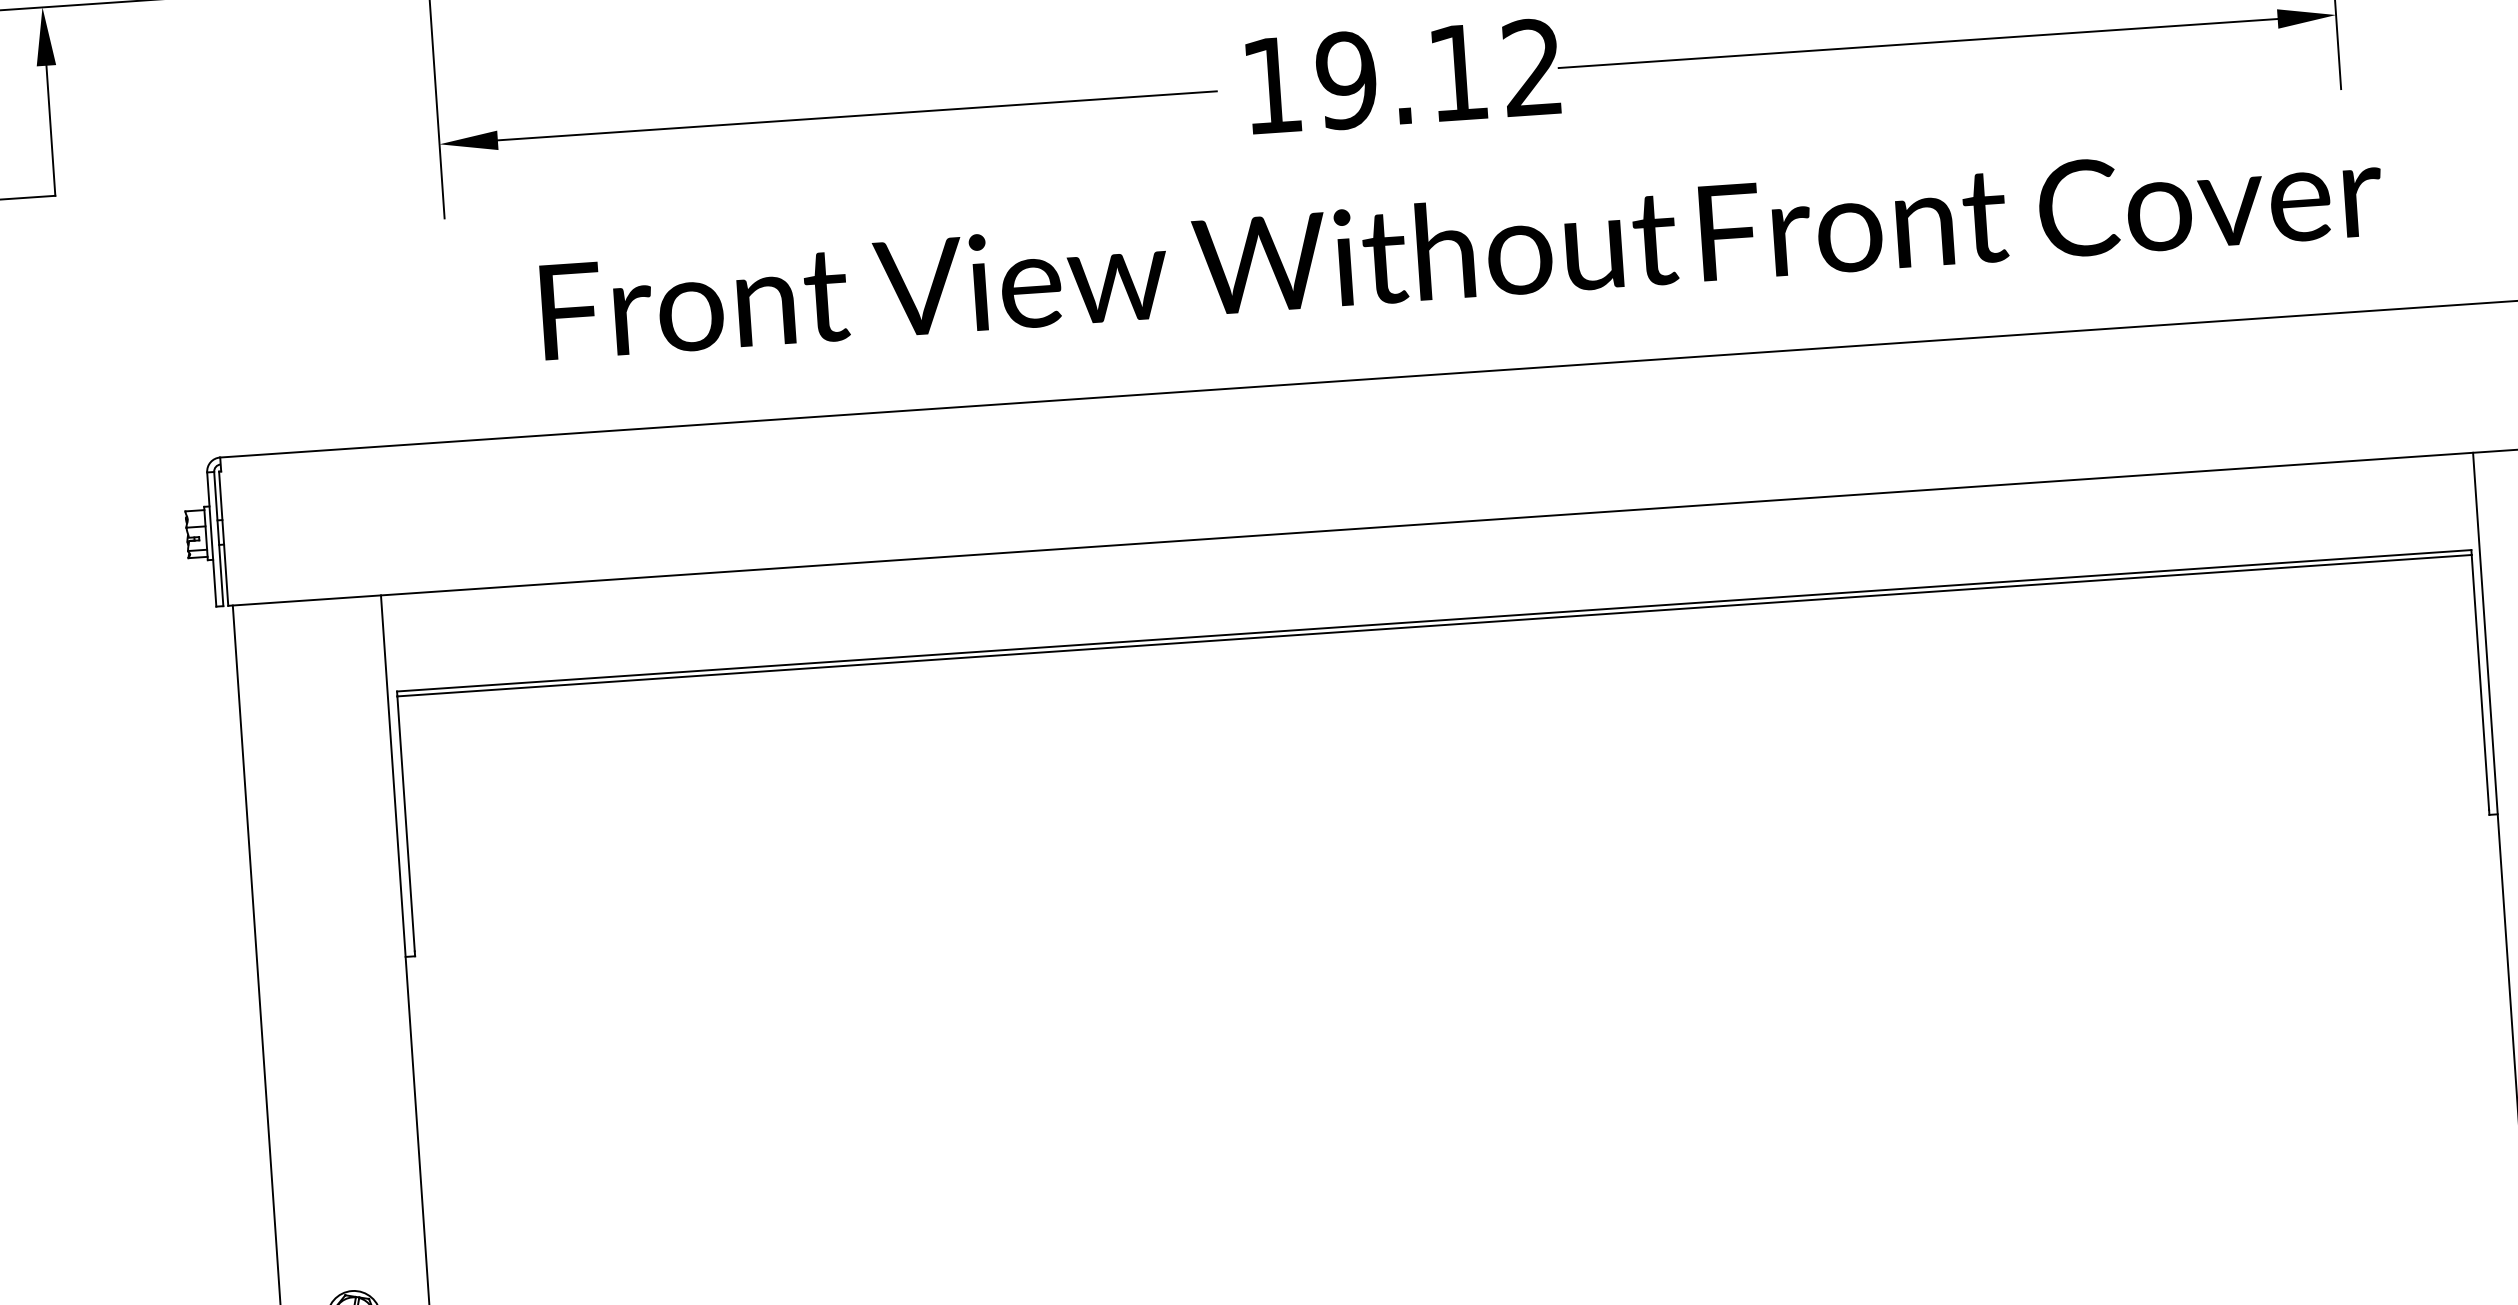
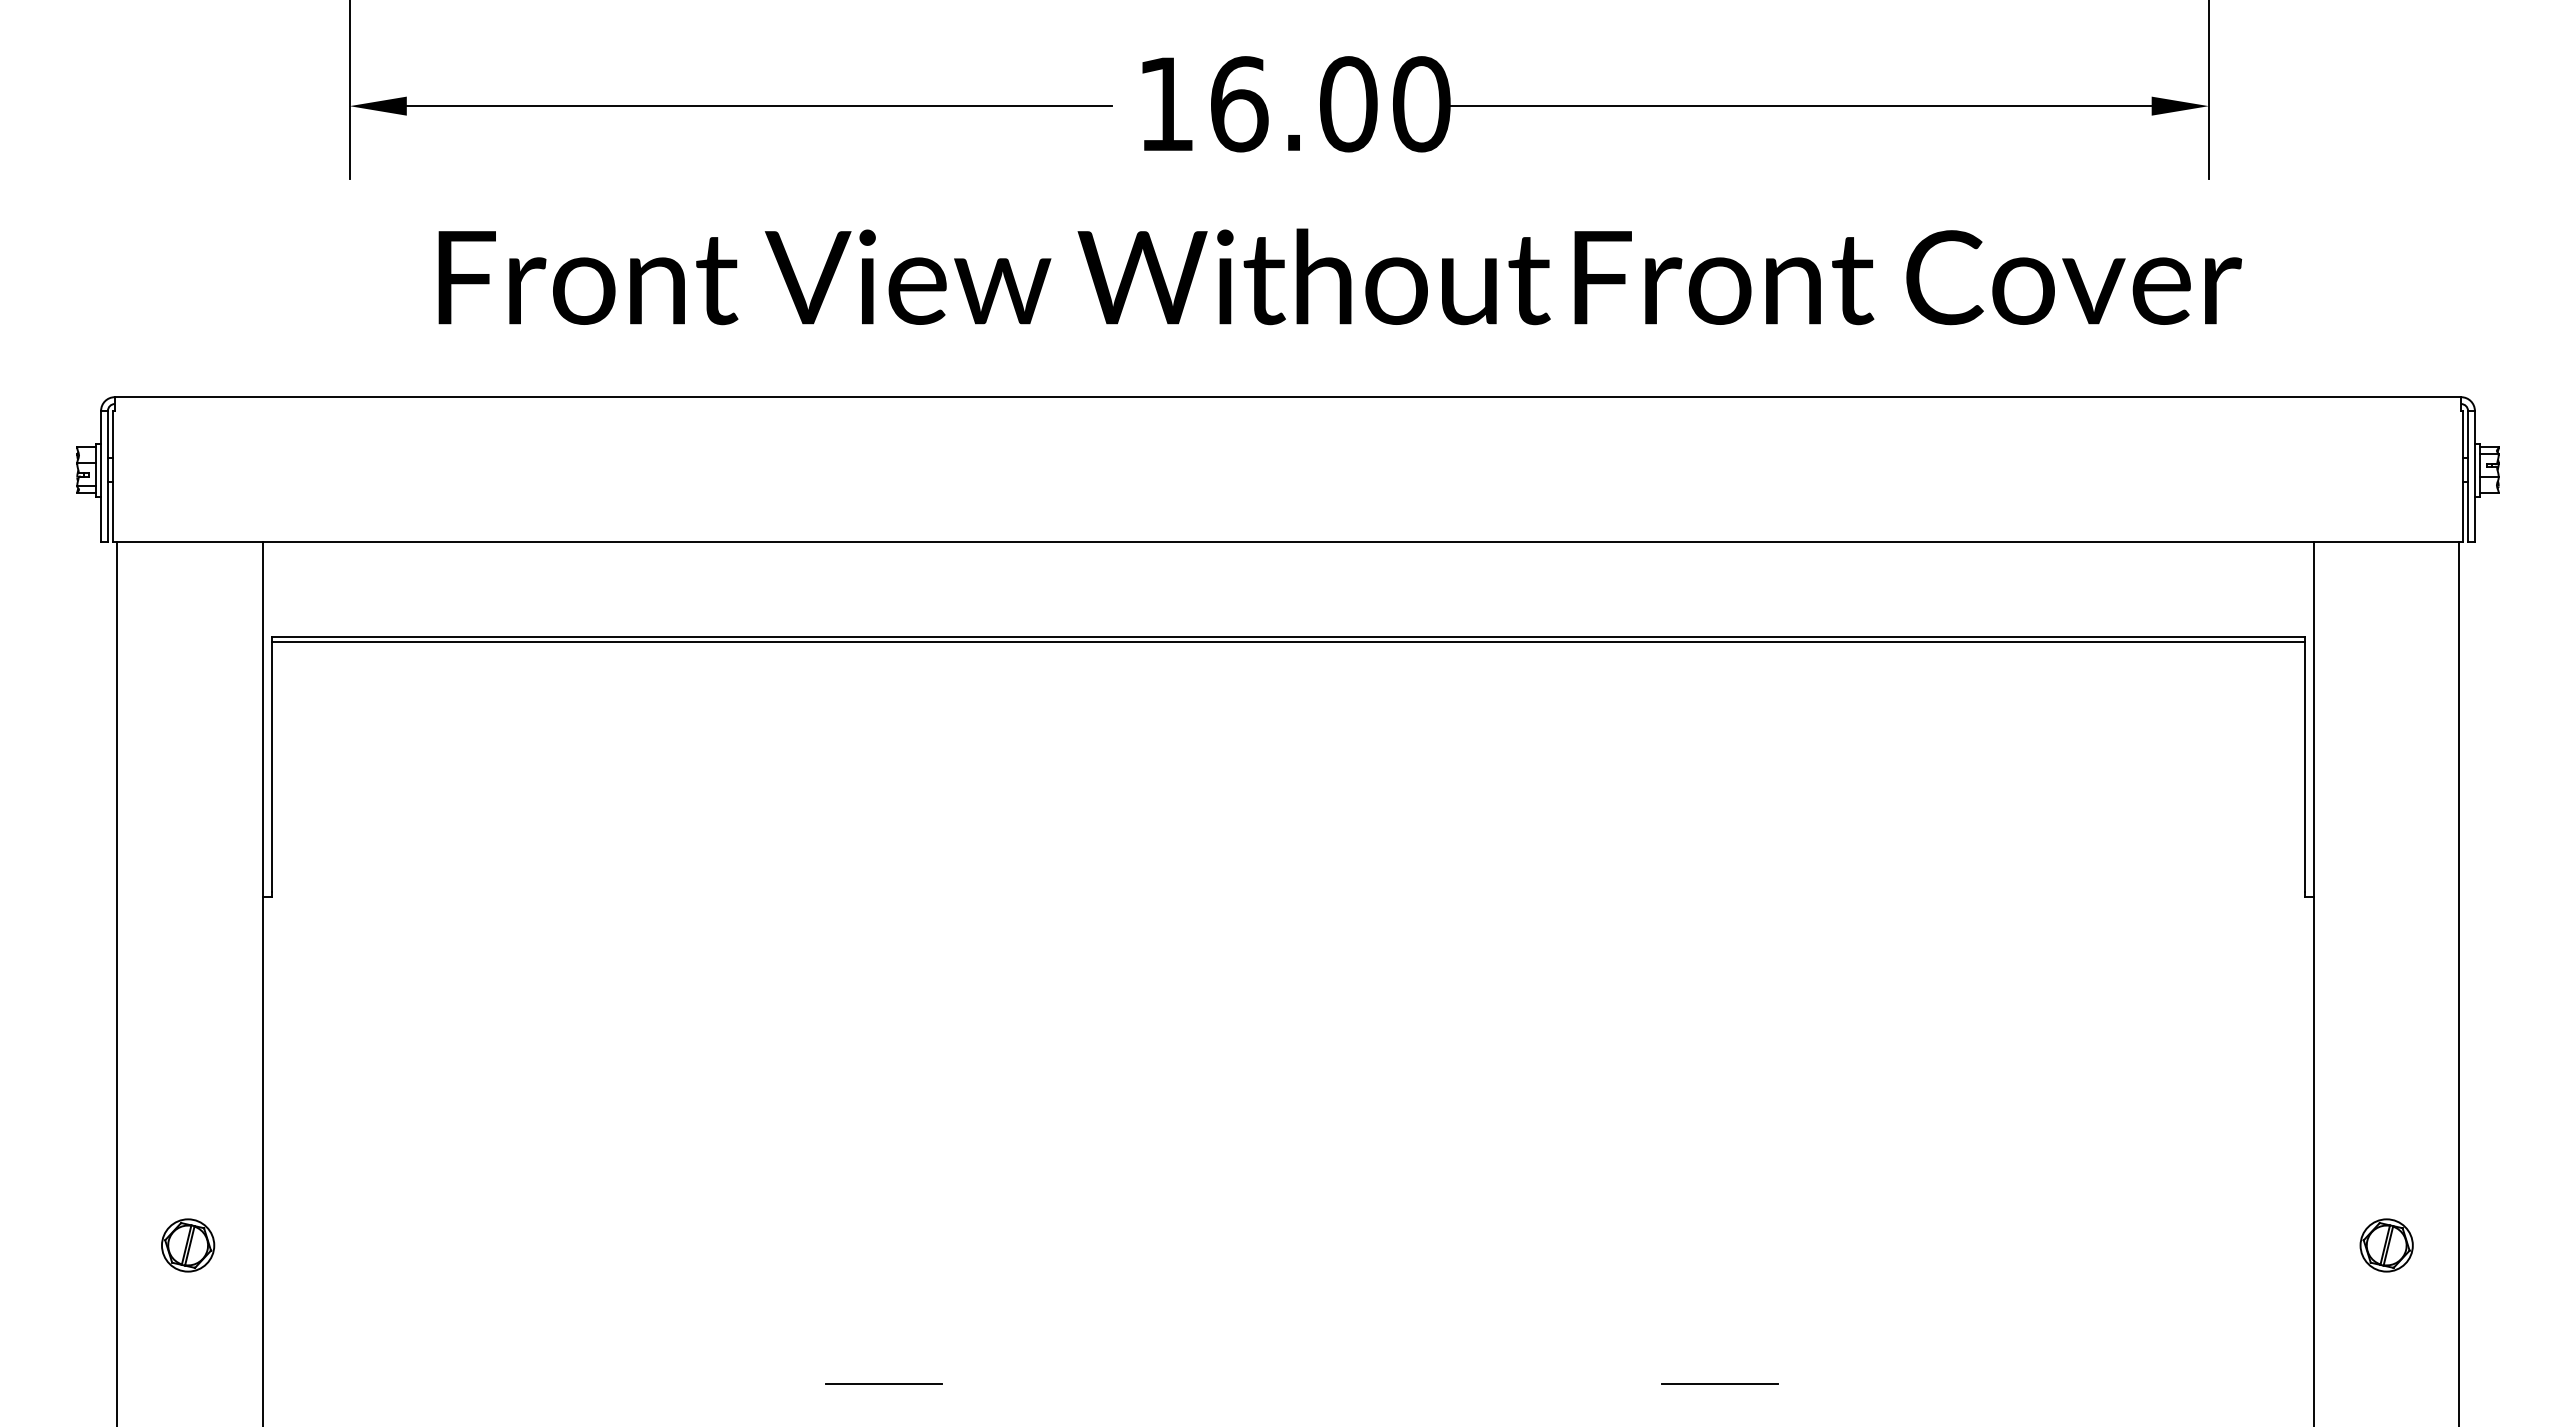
text: (1439, 74) -> (1330, 104), 19.12 -> 16.00

